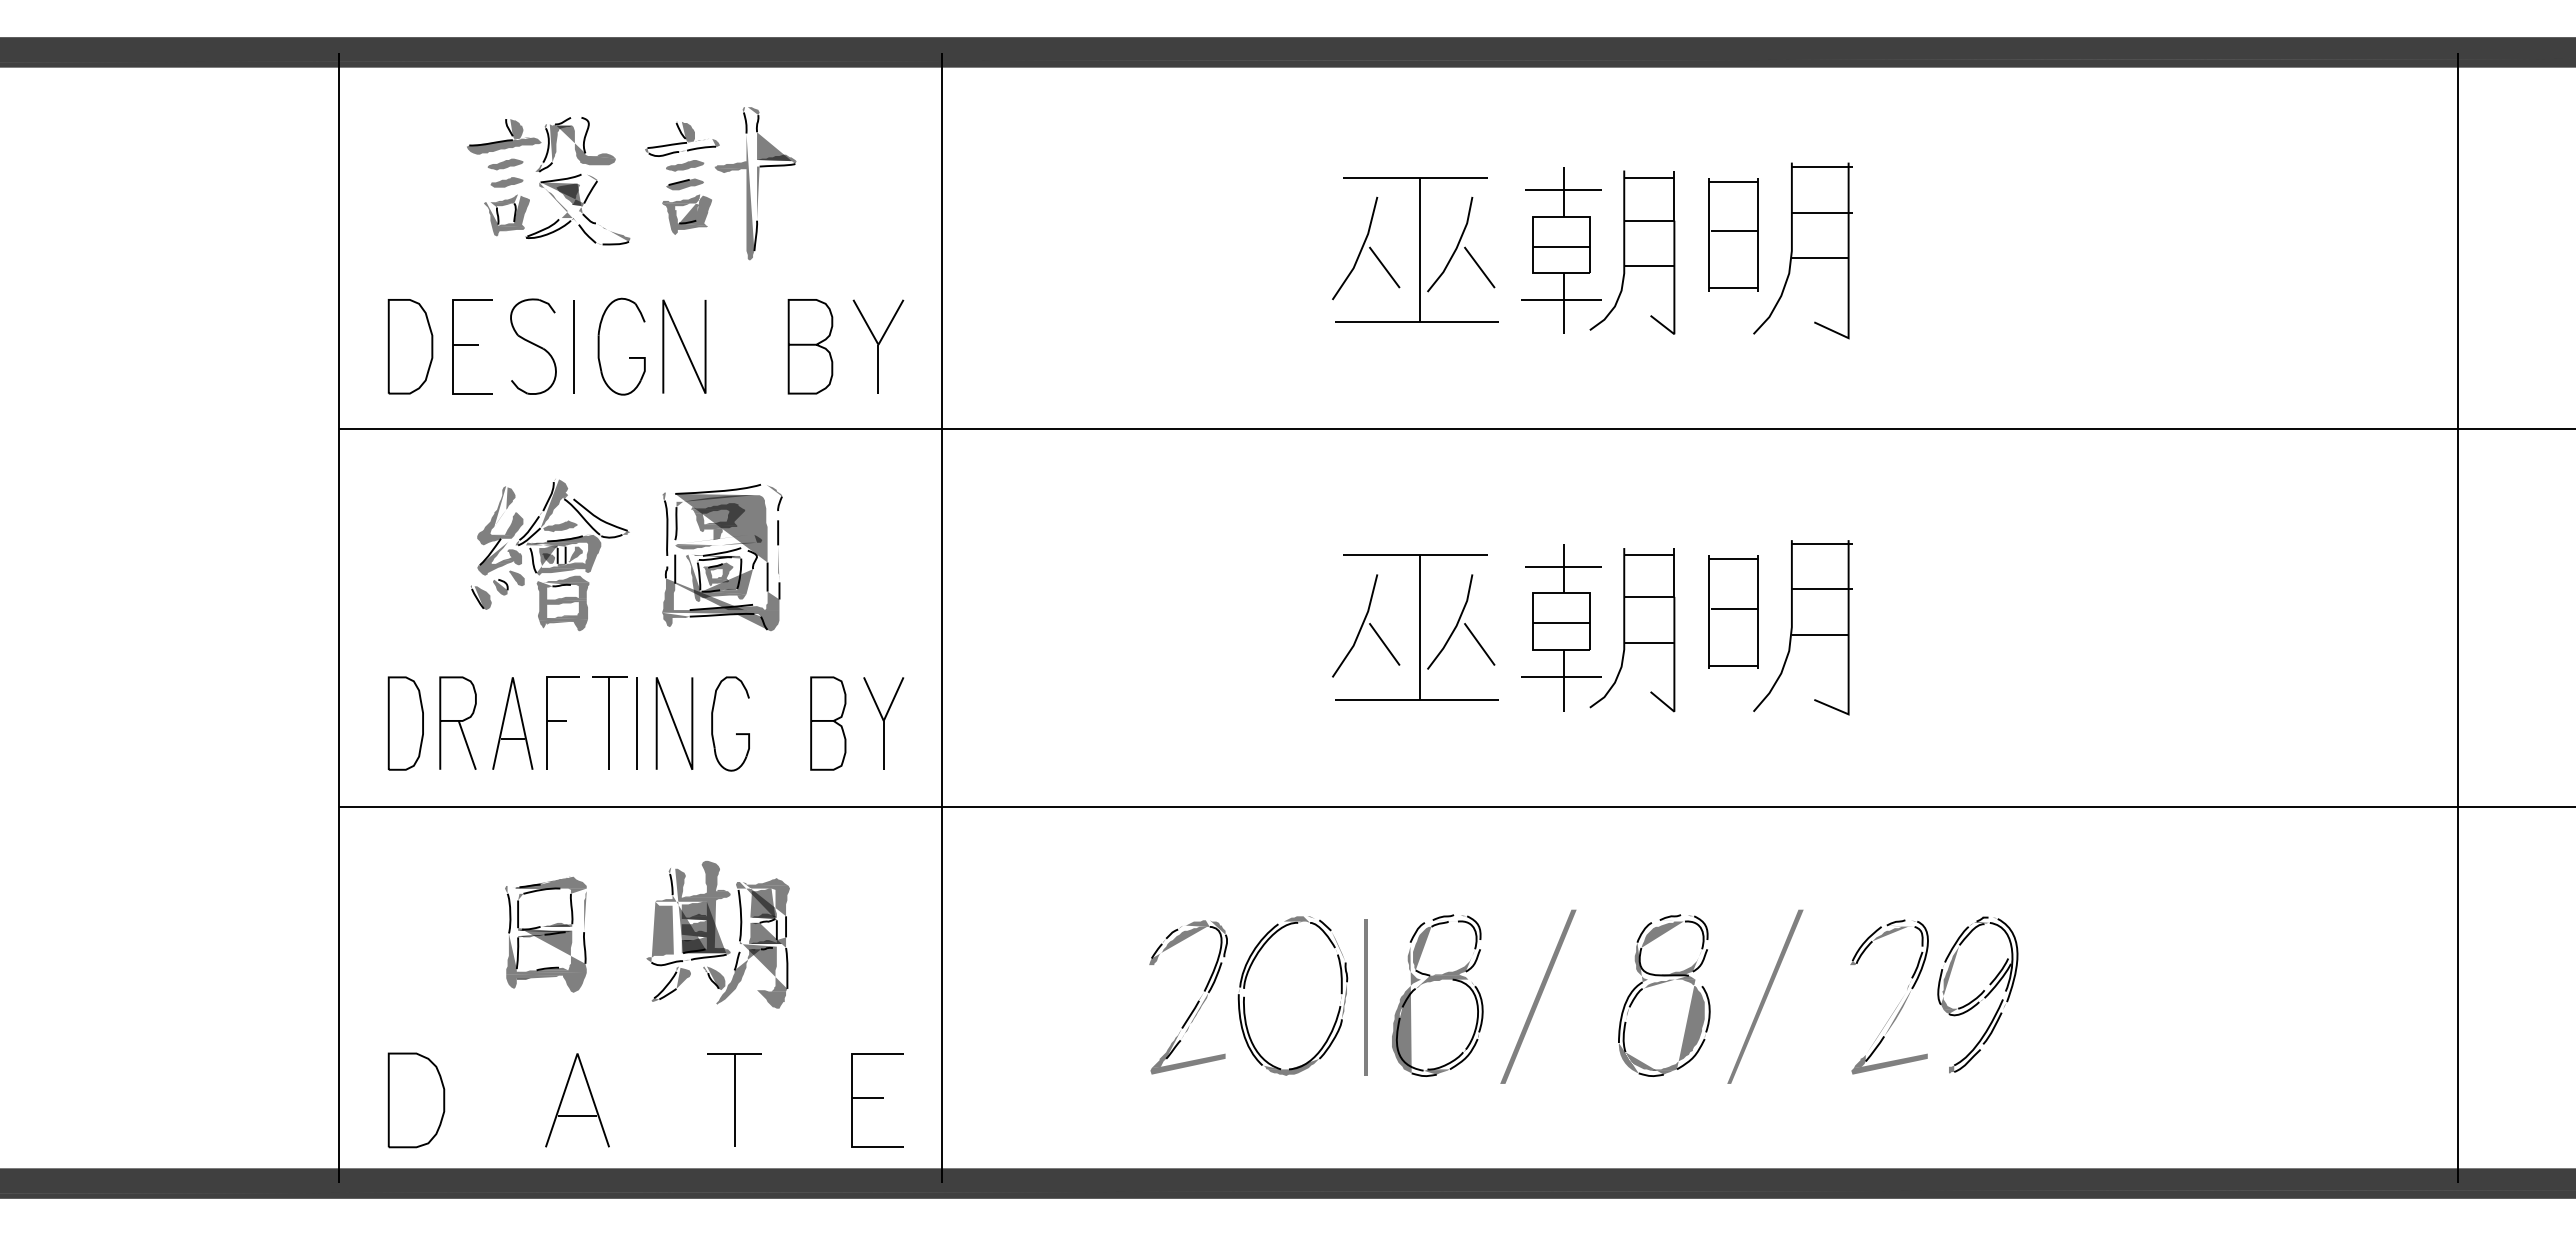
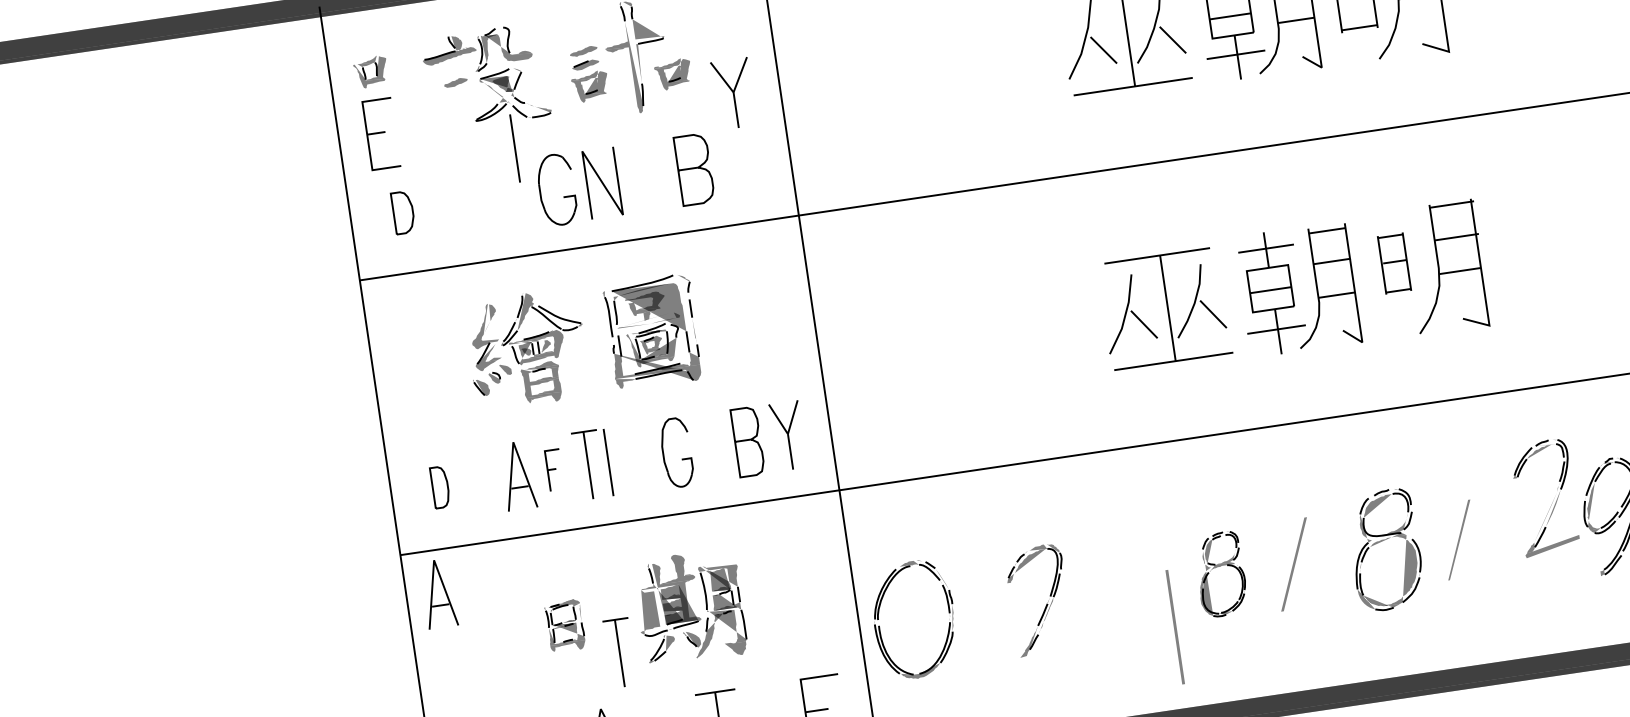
part: (682, 139) -> (578, 32), removed
fill: (776, 157) -> (649, 35), removed
fill: (505, 164) -> (452, 69), removed
part: (800, 214) -> (672, 74), added
part: (506, 215) -> (370, 72), moved
part: (410, 346) -> (403, 212), size x0.6
part: (472, 346) -> (381, 133), moved
part: (533, 346) -> (492, 199), removed
line: (573, 346) -> (515, 148), moved
part: (878, 346) -> (733, 93), moved
fill: (707, 511) -> (637, 300), removed
fill: (507, 524) -> (493, 331), removed
fill: (560, 526) -> (531, 327), removed
fill: (696, 547) -> (633, 327), removed
fill: (512, 557) -> (500, 355), removed
part: (1733, 611) -> (1394, 263), size x0.7
part: (457, 722) -> (477, 481), removed
part: (562, 722) -> (554, 469), size x0.6
part: (405, 723) -> (440, 487), size x0.6
line: (674, 723) -> (635, 458), removed
part: (382, 866) -> (438, 593), added
fill: (768, 881) -> (721, 563), removed
part: (545, 934) -> (564, 625), size x0.6
part: (614, 981) -> (619, 652), added
part: (1245, 986) -> (878, 618), moved
part: (1437, 995) -> (1220, 574), size x0.7
part: (1538, 996) -> (1294, 564), size x0.7
part: (1765, 996) -> (1459, 539), size x0.6
line: (1365, 997) -> (1174, 627), moved
part: (1899, 1002) -> (1553, 500), moved
fill: (1187, 1063) -> (1045, 650), removed

